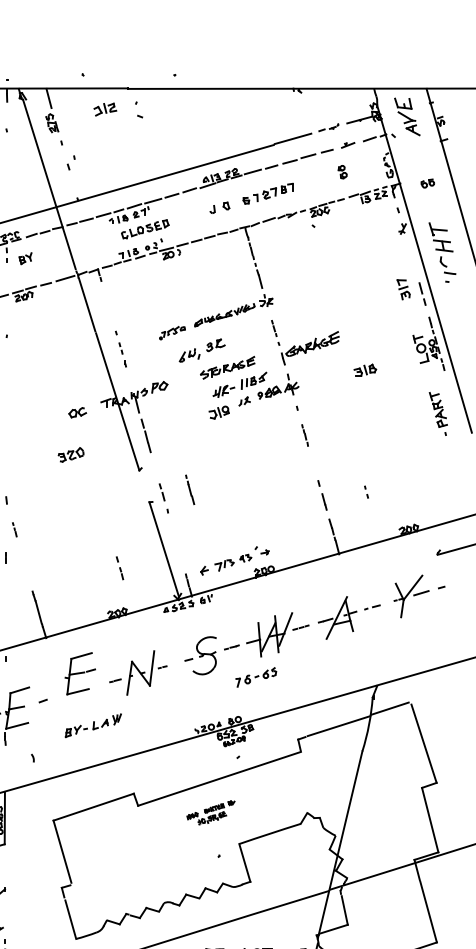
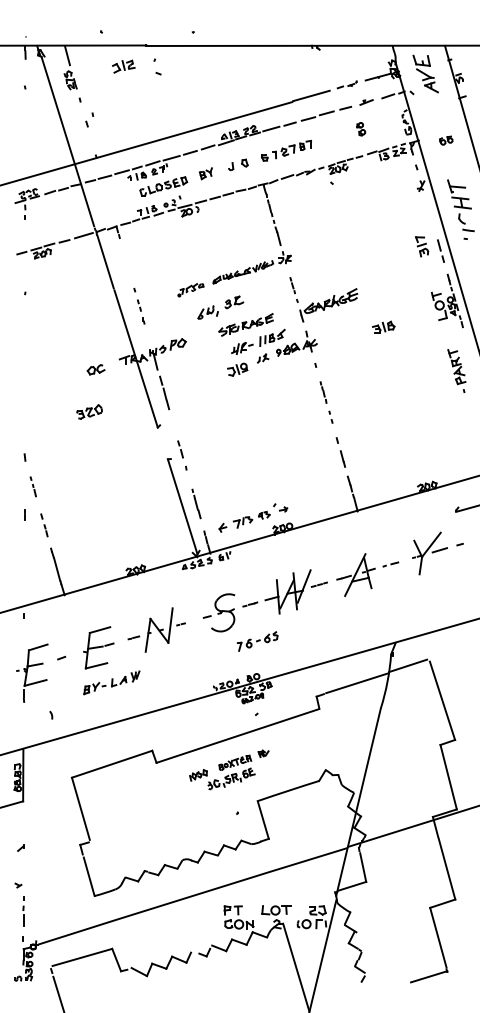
part: (25, 258) -> (205, 173), moved
line: (190, 489) -> (196, 503), moved
part: (366, 491) -> (330, 416), moved
part: (14, 529) -> (32, 486), size x1.43
part: (120, 568) -> (44, 525), moved
part: (80, 673) -> (98, 647), moved
part: (256, 677) -> (257, 641), moved
part: (211, 812) -> (229, 769), size x1.67

